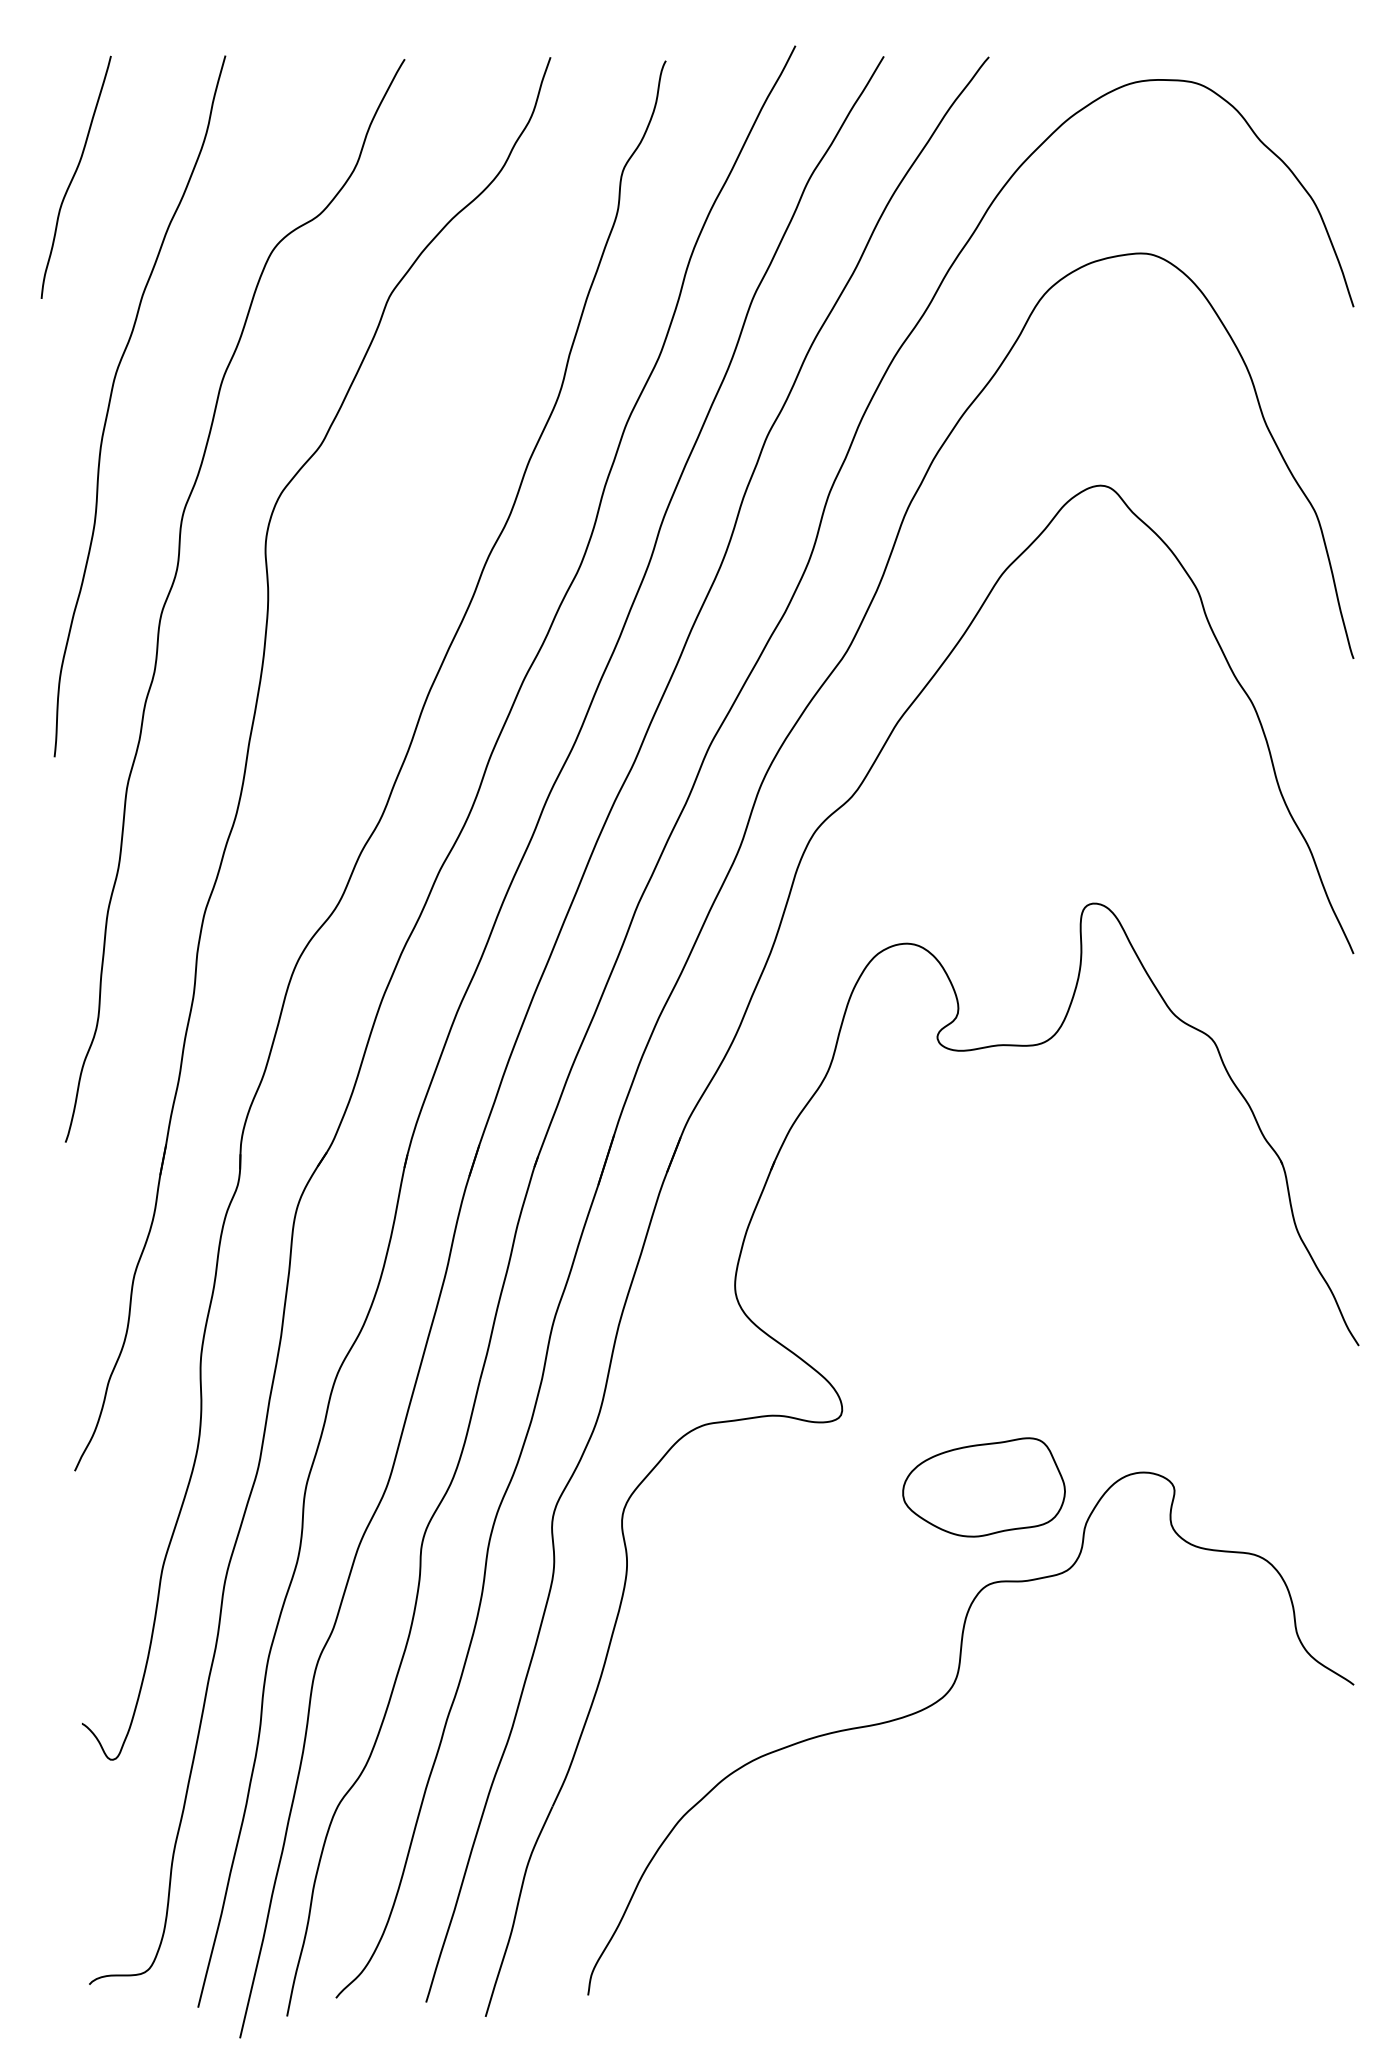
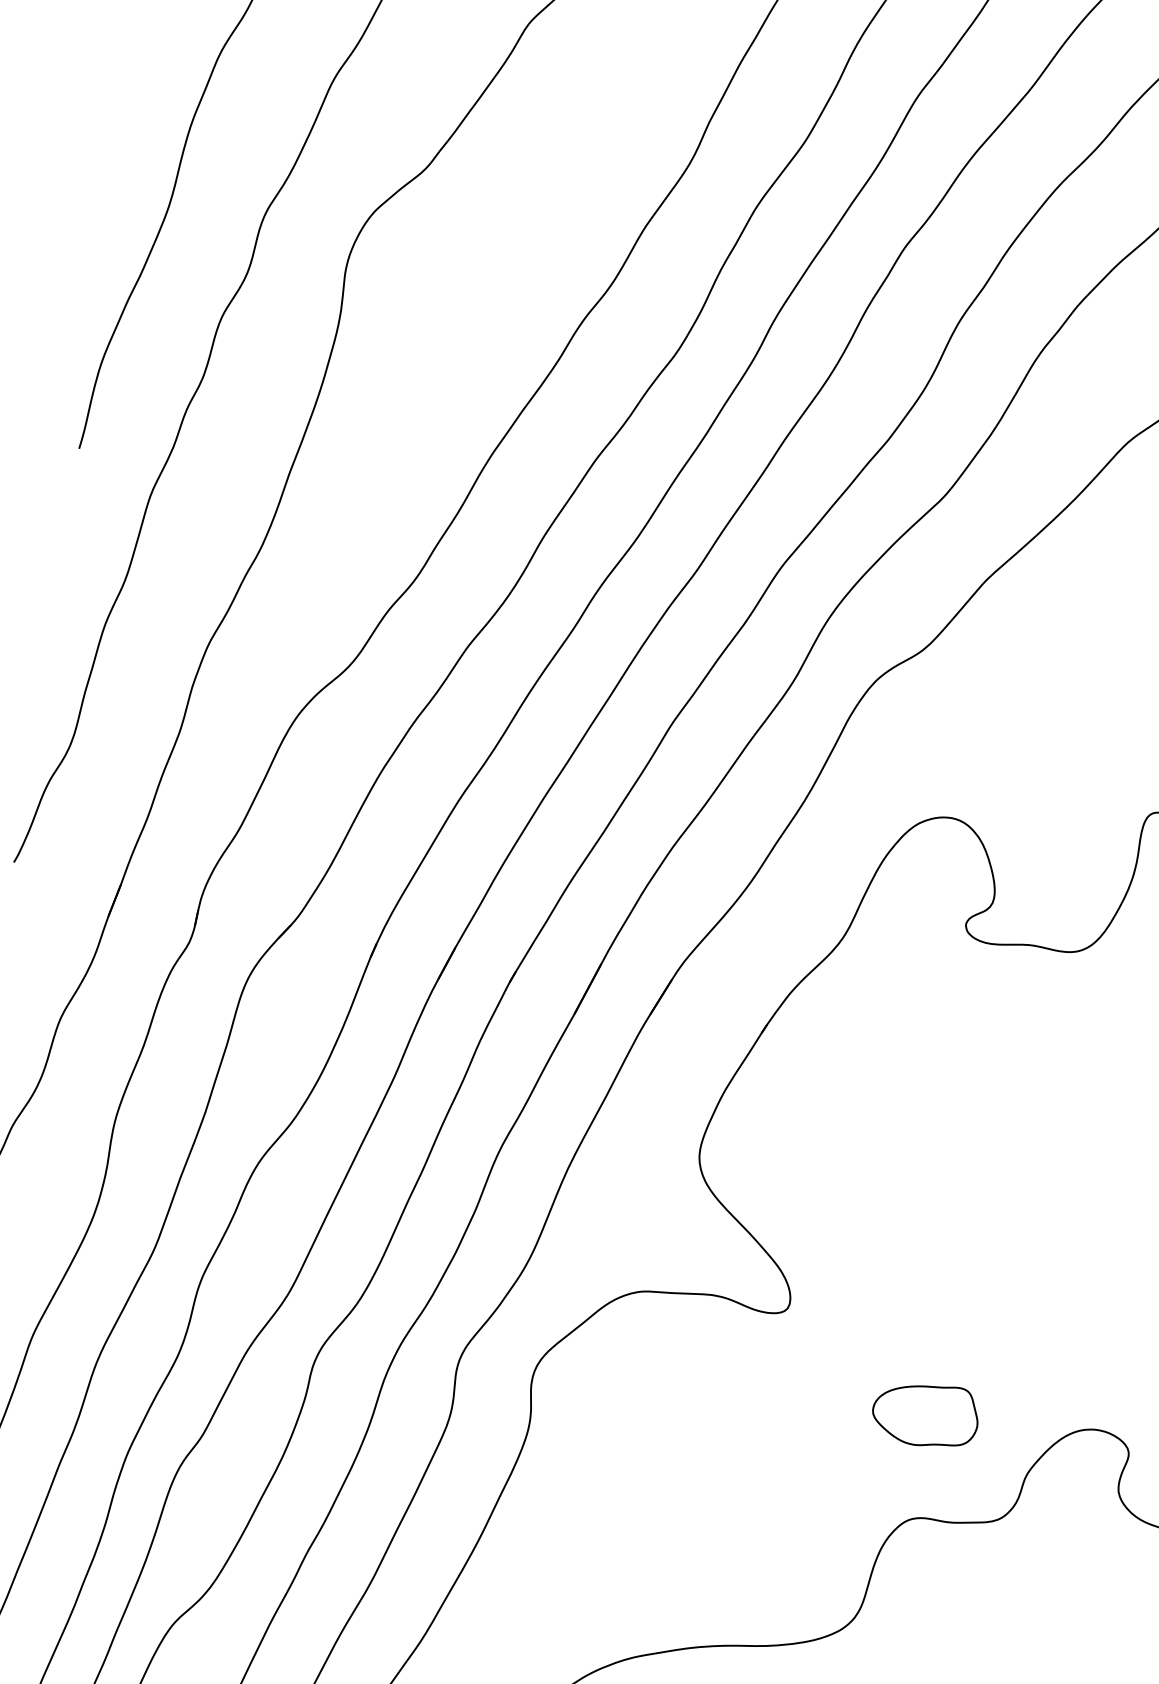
part: (983, 1487) -> (925, 1414), size x0.6

